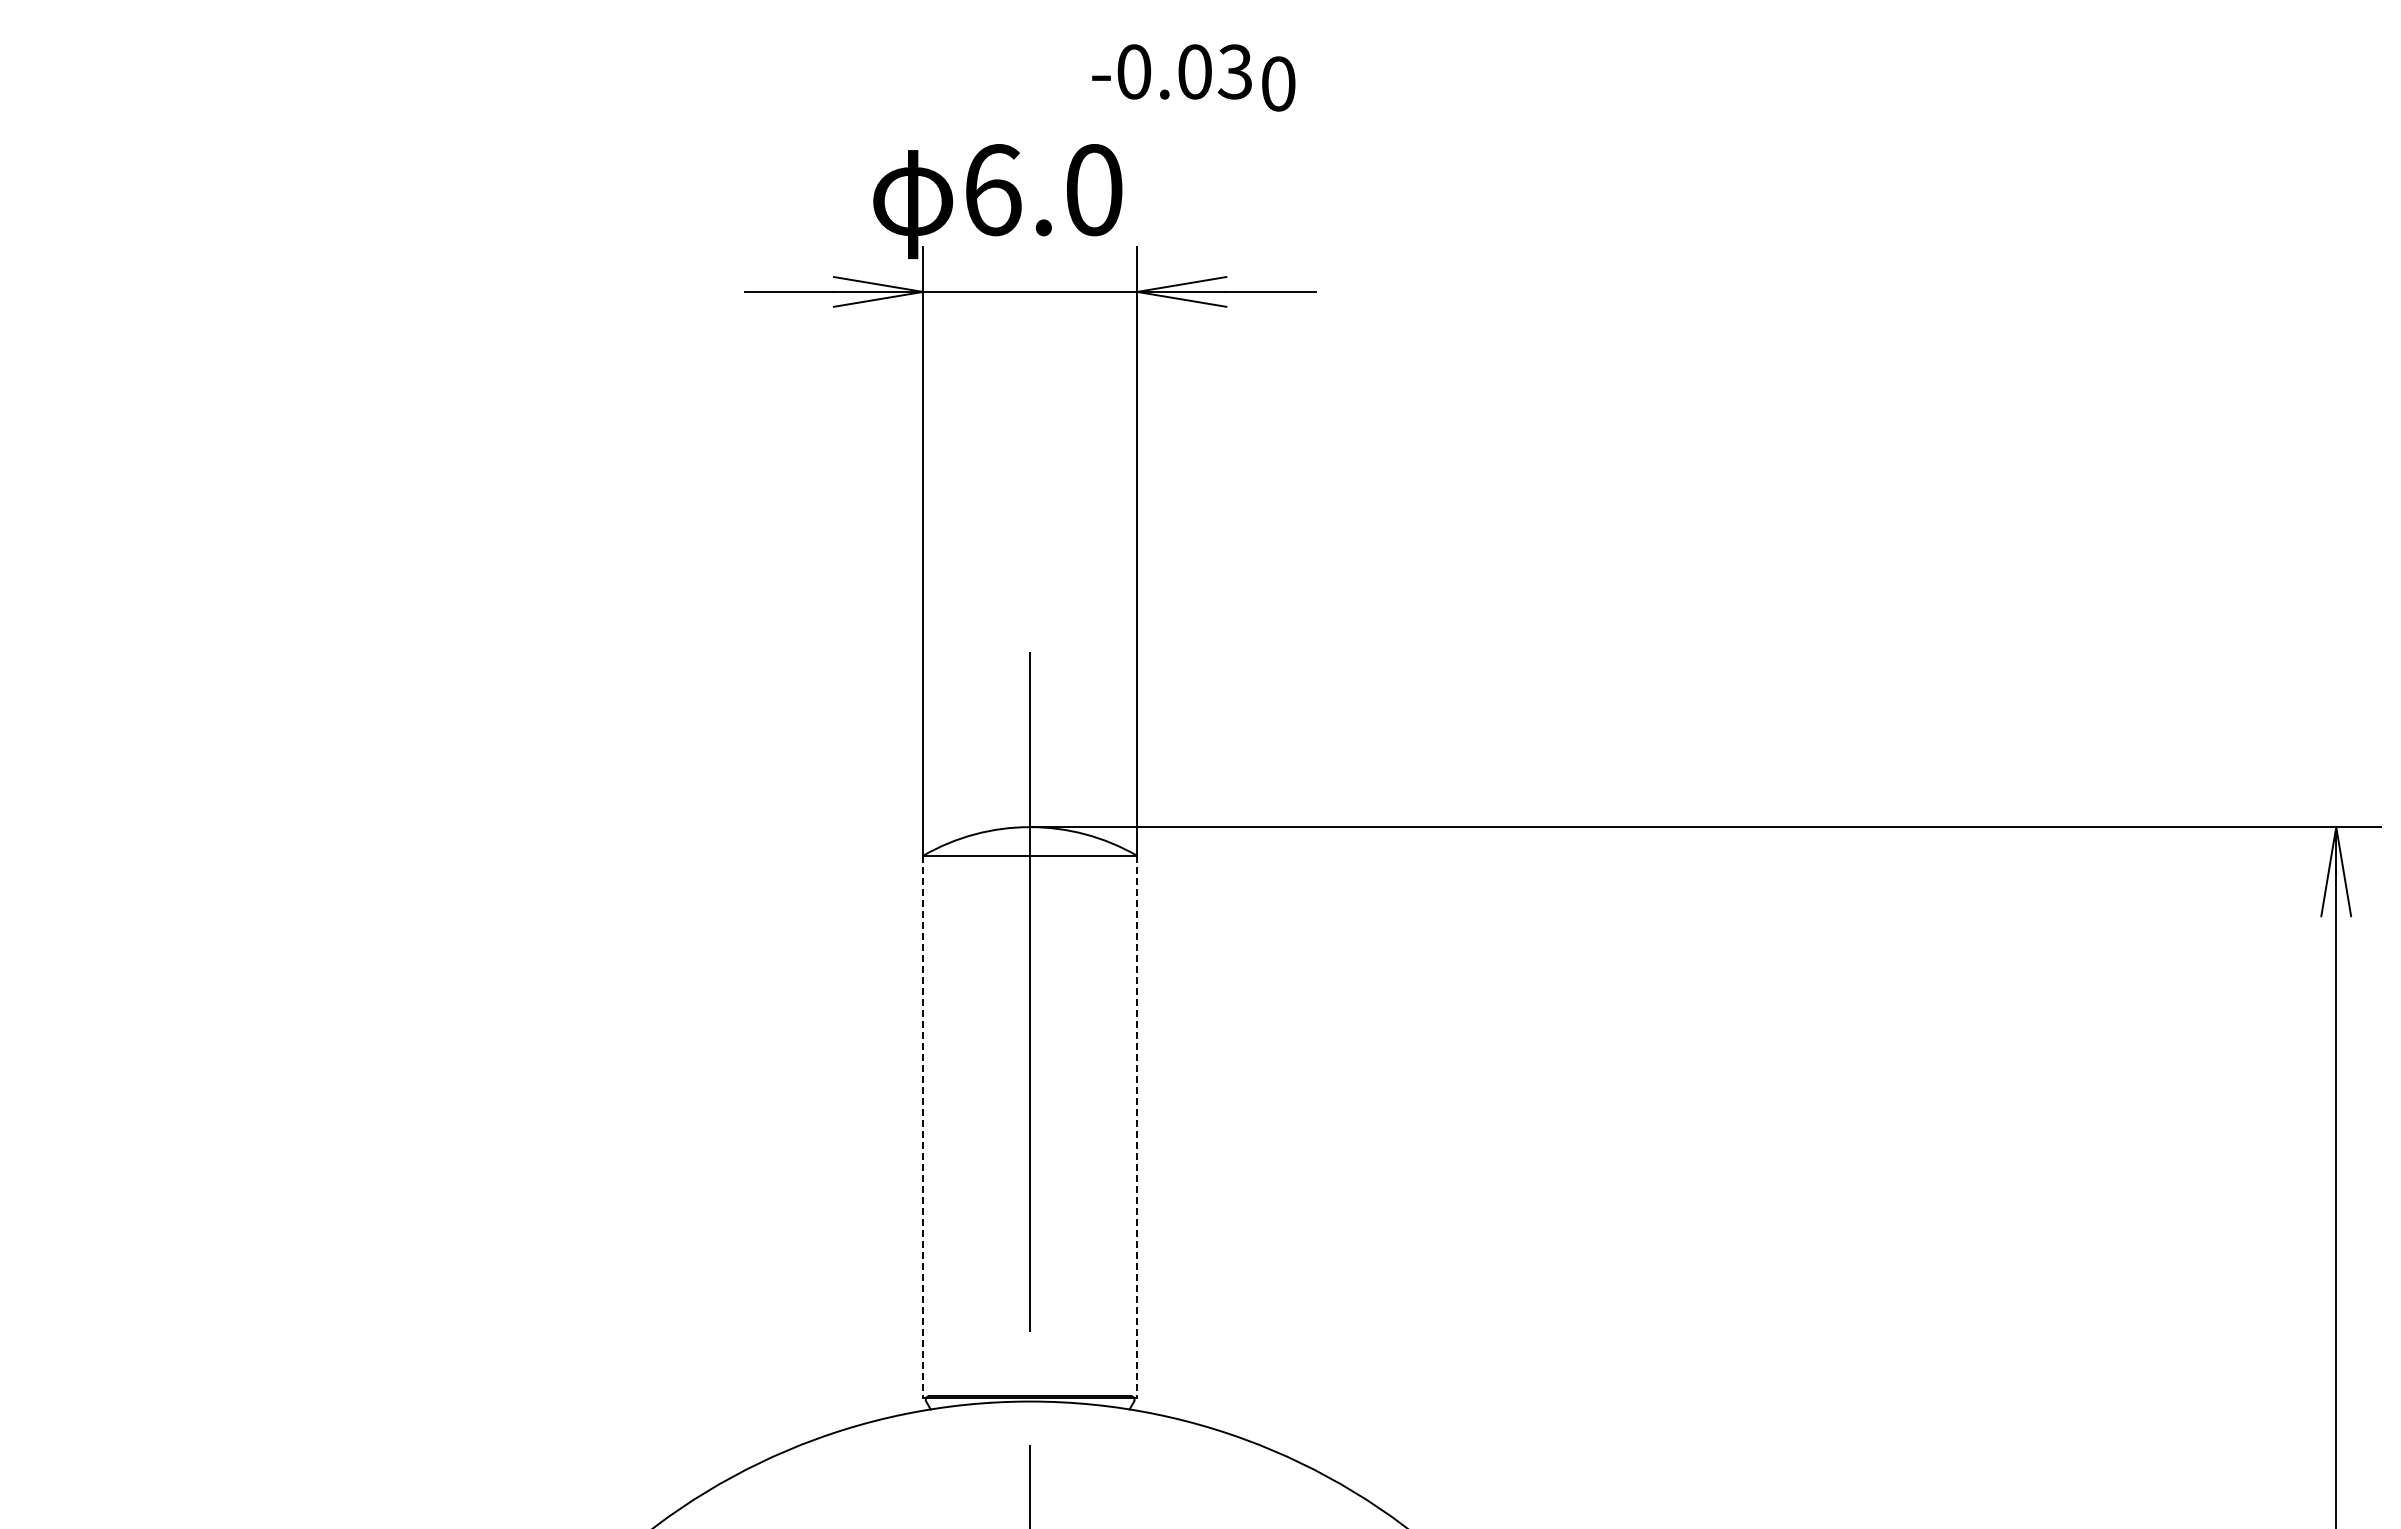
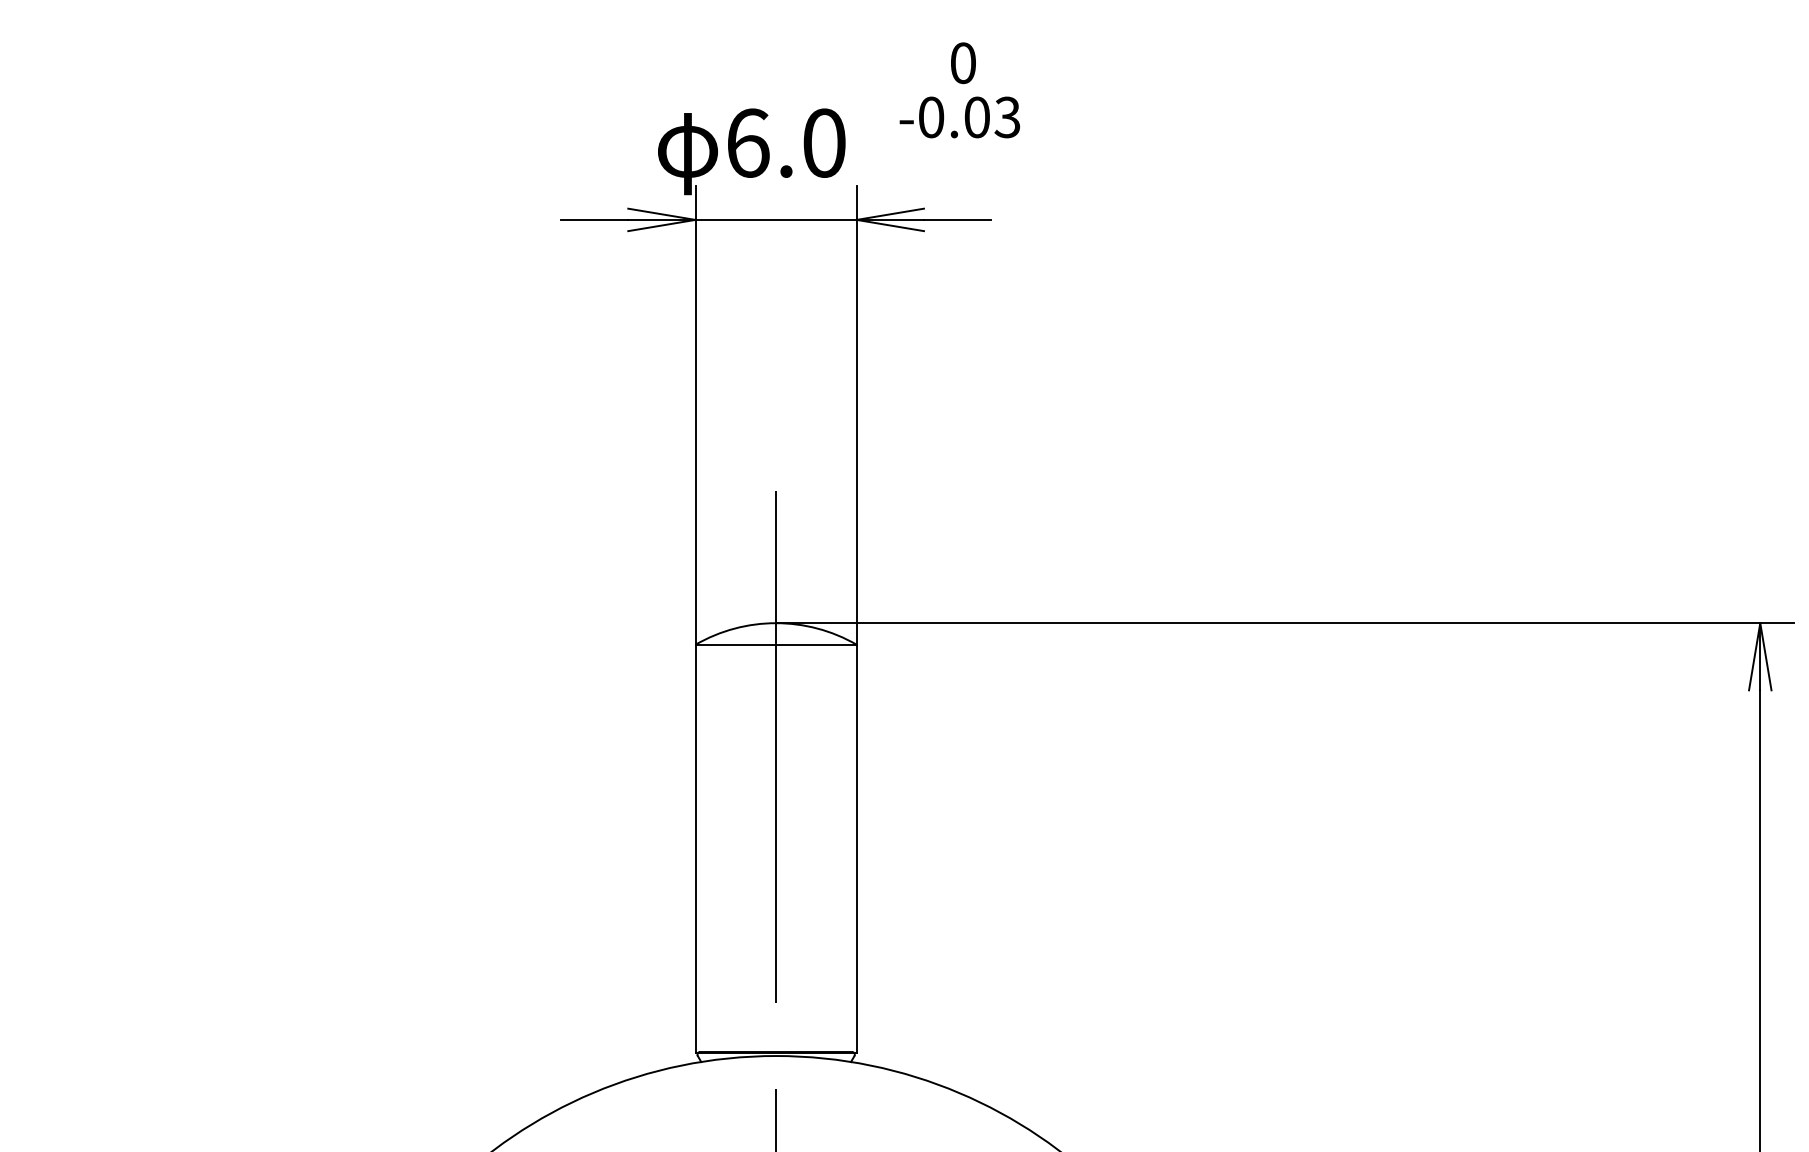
text: (1171, 71) -> (959, 117), moved
line: (923, 1127) -> (695, 849), dashed -> solid
line: (1137, 1127) -> (857, 849), dashed -> solid

